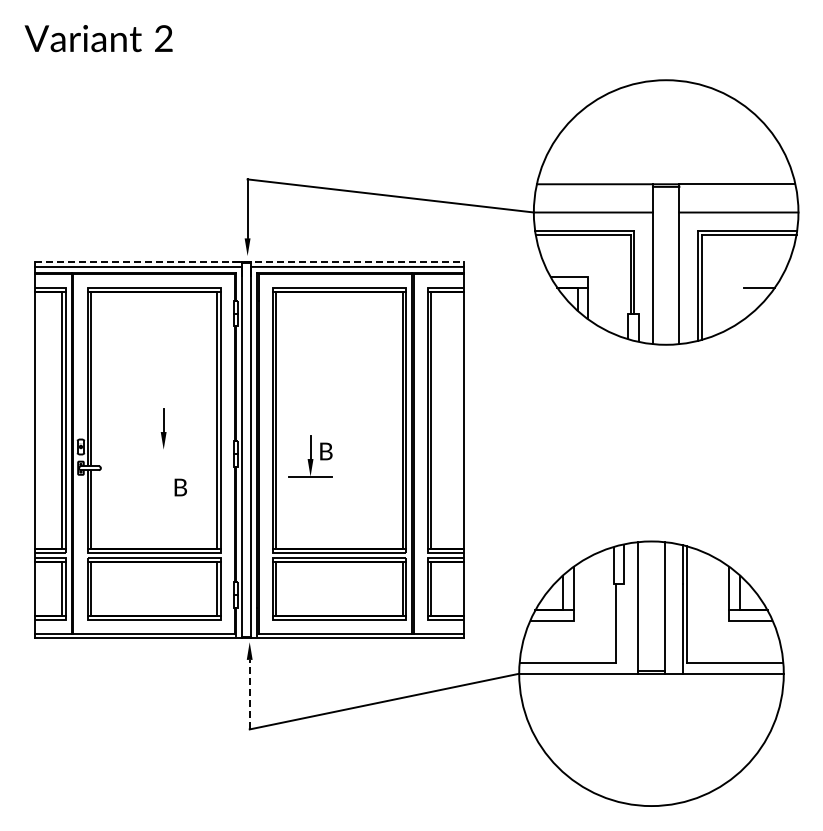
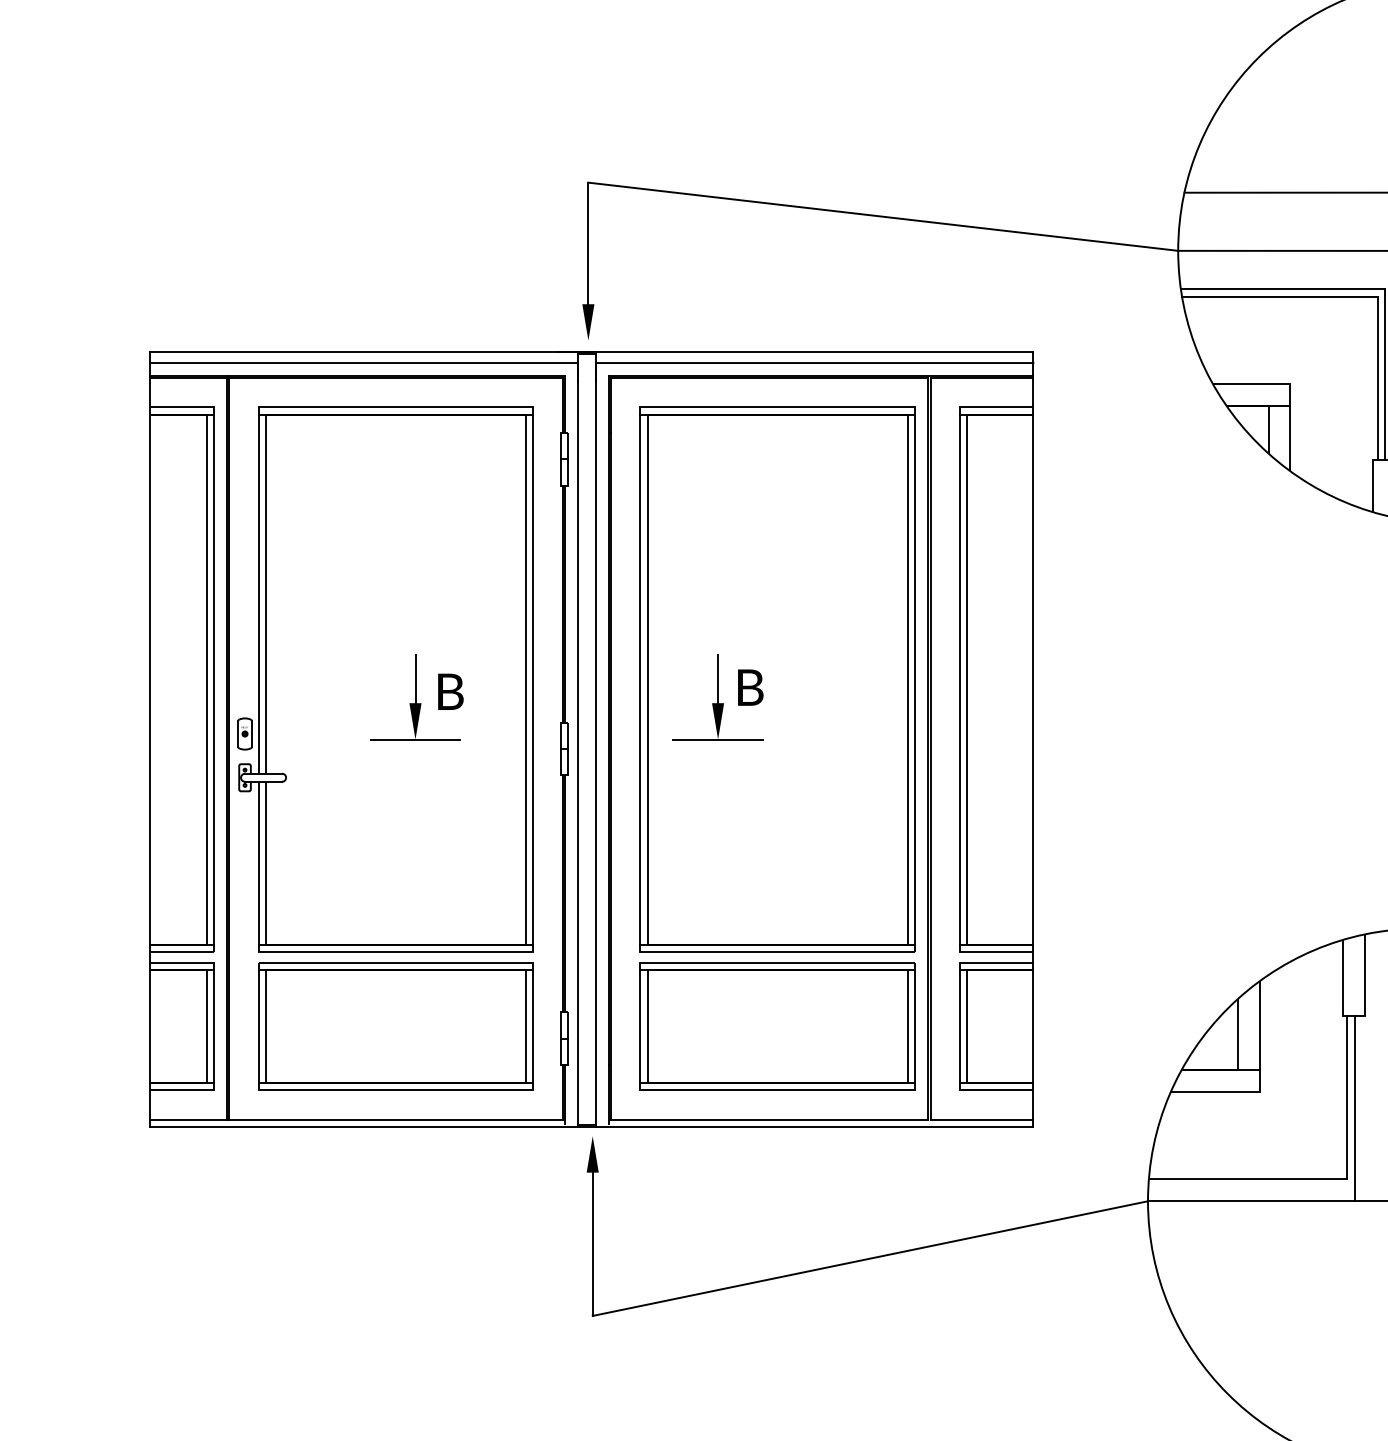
line: (249, 261) -> (592, 351), dashed -> solid
line: (163, 449) -> (415, 739), added
part: (310, 456) -> (717, 697), moved
text: (180, 487) -> (450, 691), moved
line: (619, 628) -> (1354, 1107), added
line: (249, 694) -> (592, 1243), dashed -> solid

